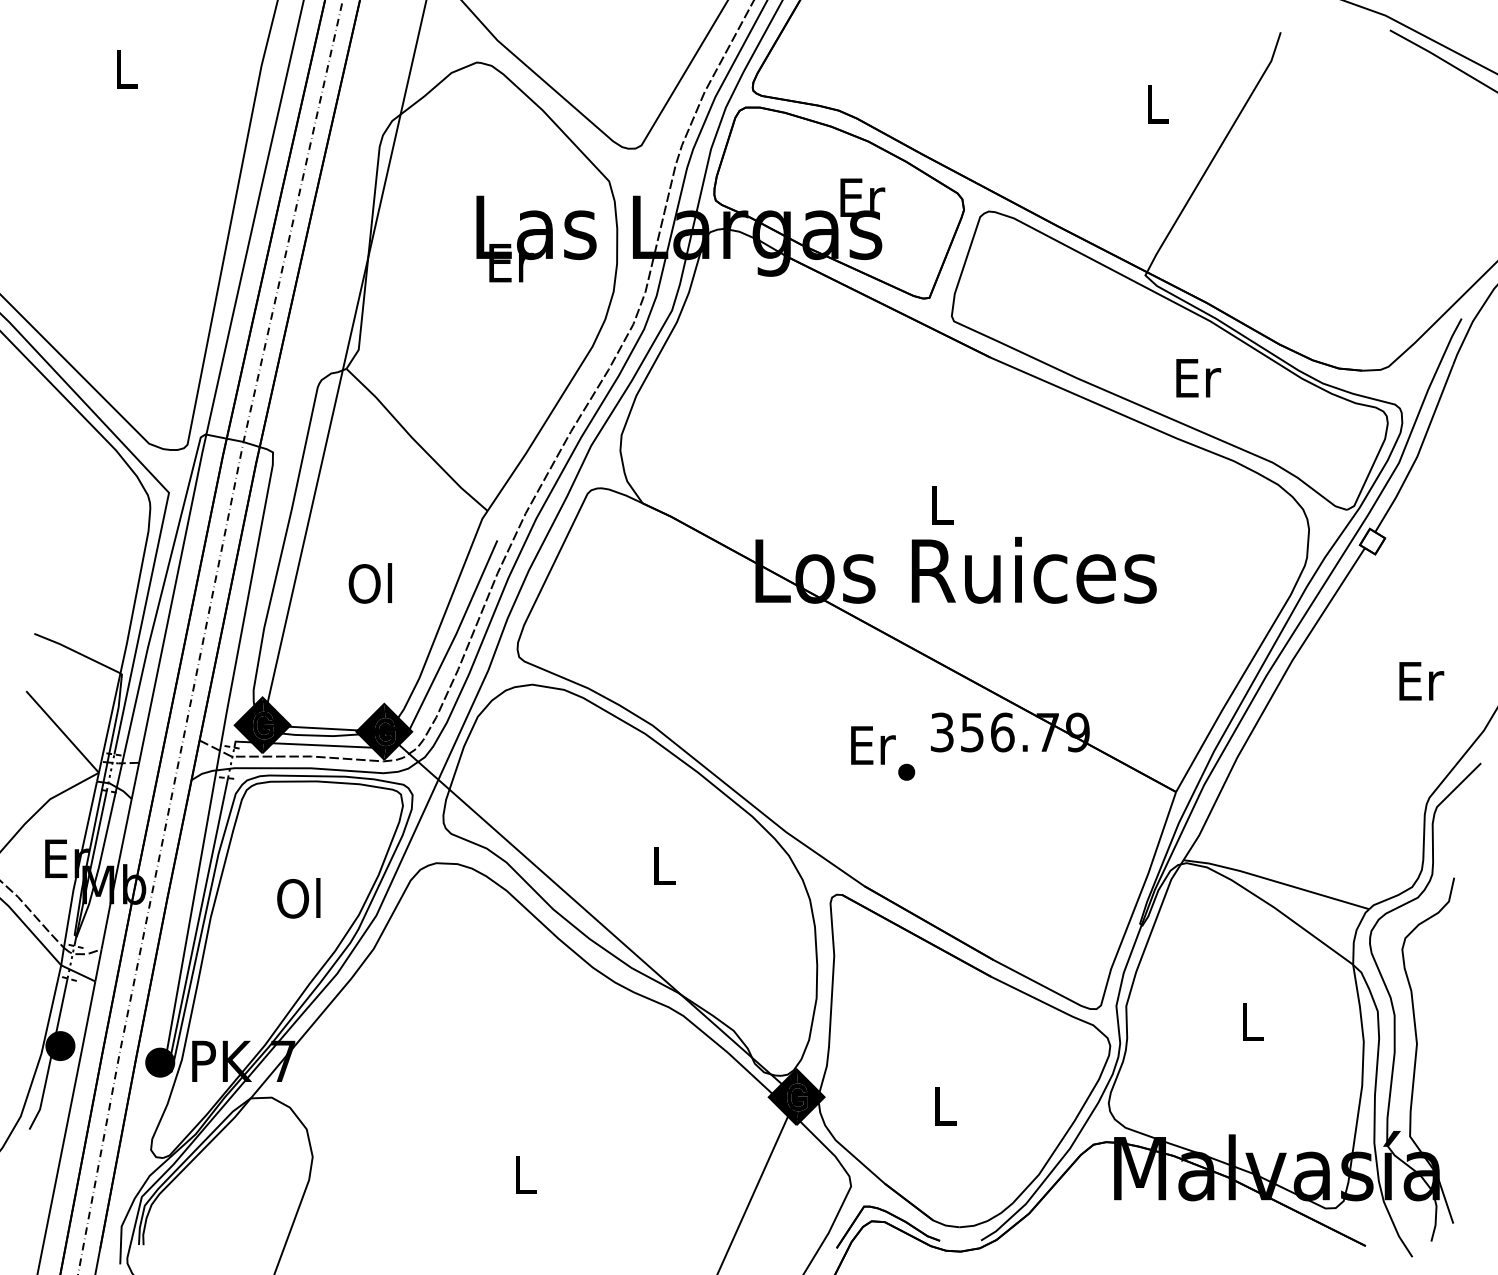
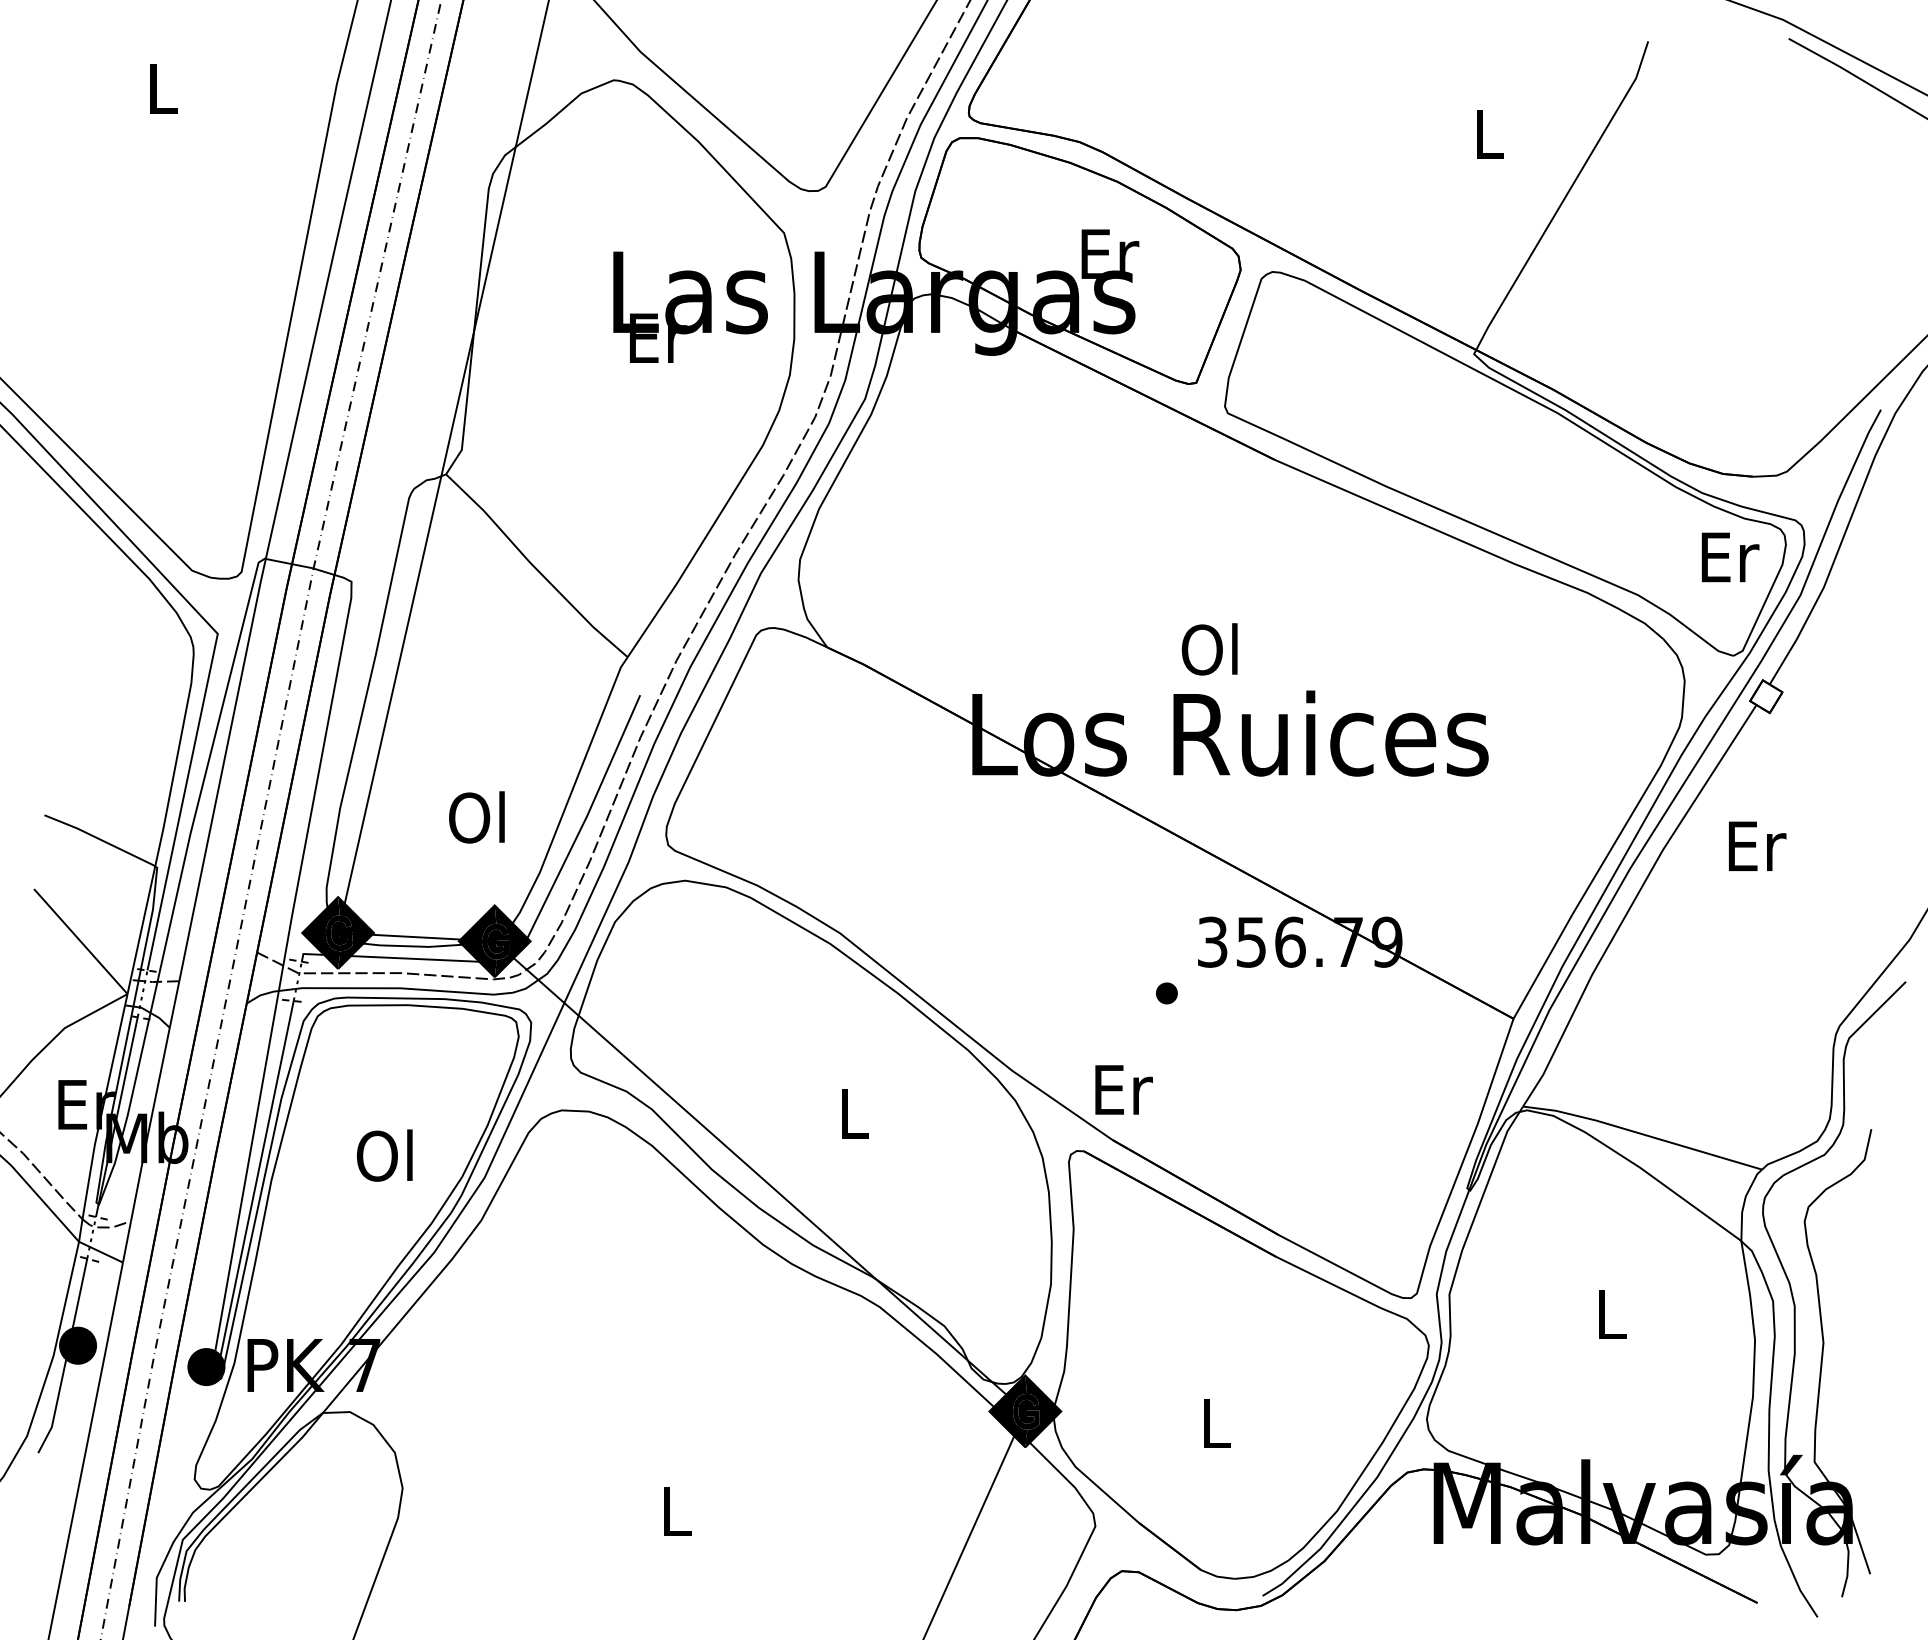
text: (1198, 378) -> (1730, 557), moved
text: (939, 504) -> (1209, 649), L -> Ol
text: (370, 583) -> (476, 817), moved
text: (1421, 680) -> (1757, 845), moved
text: (872, 745) -> (1123, 1089), moved
part: (892, 1216) -> (1148, 1564), removed

